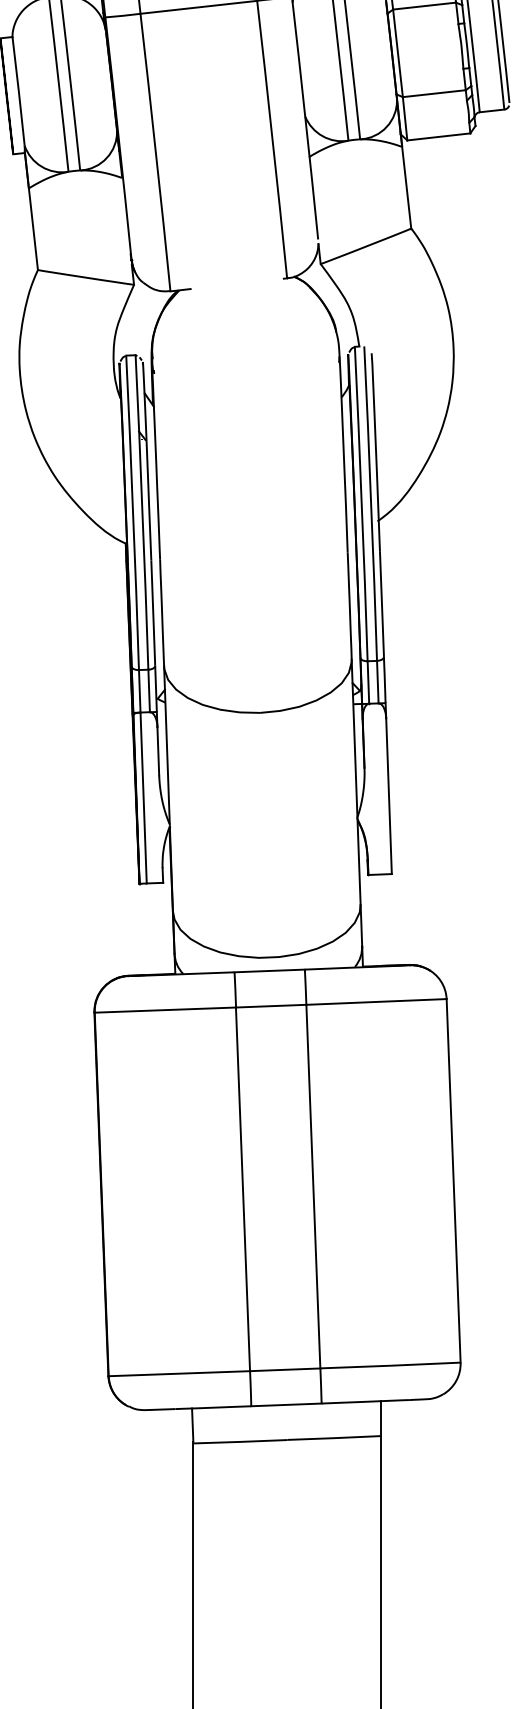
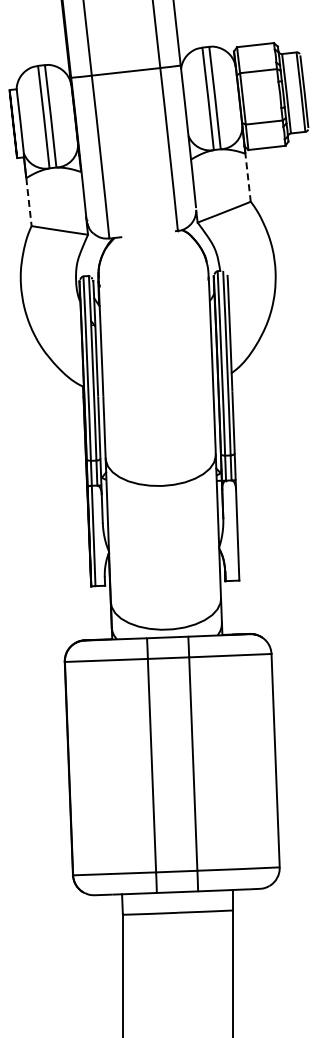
line: (407, 187) -> (248, 177), solid -> dashed
line: (34, 229) -> (29, 202), solid -> dashed

